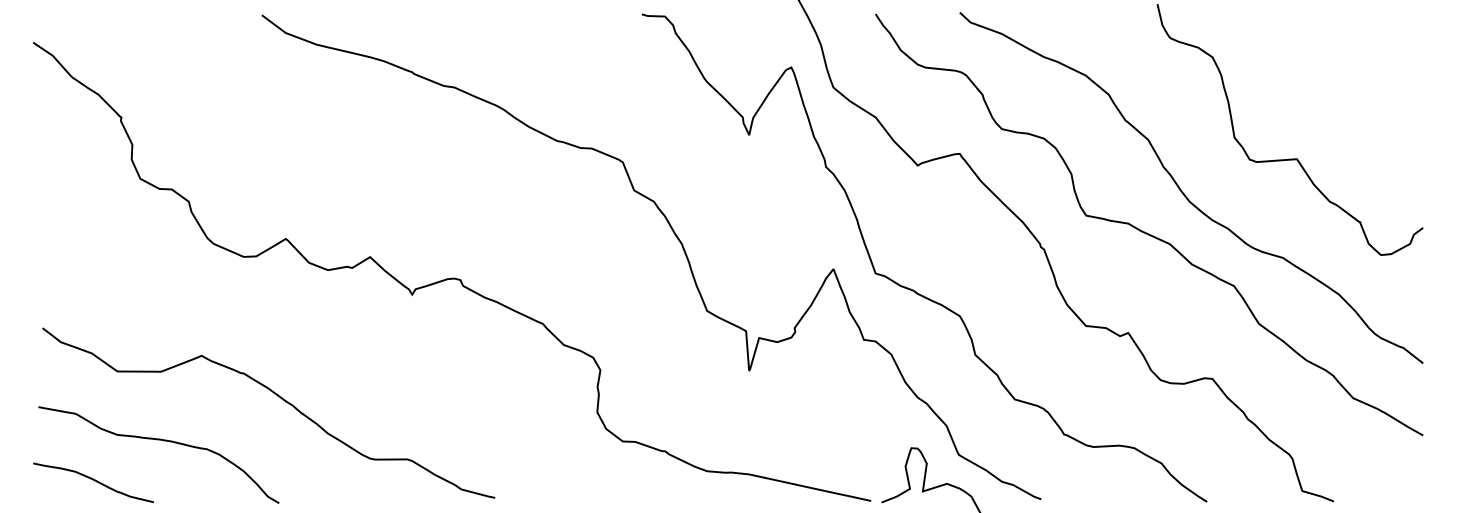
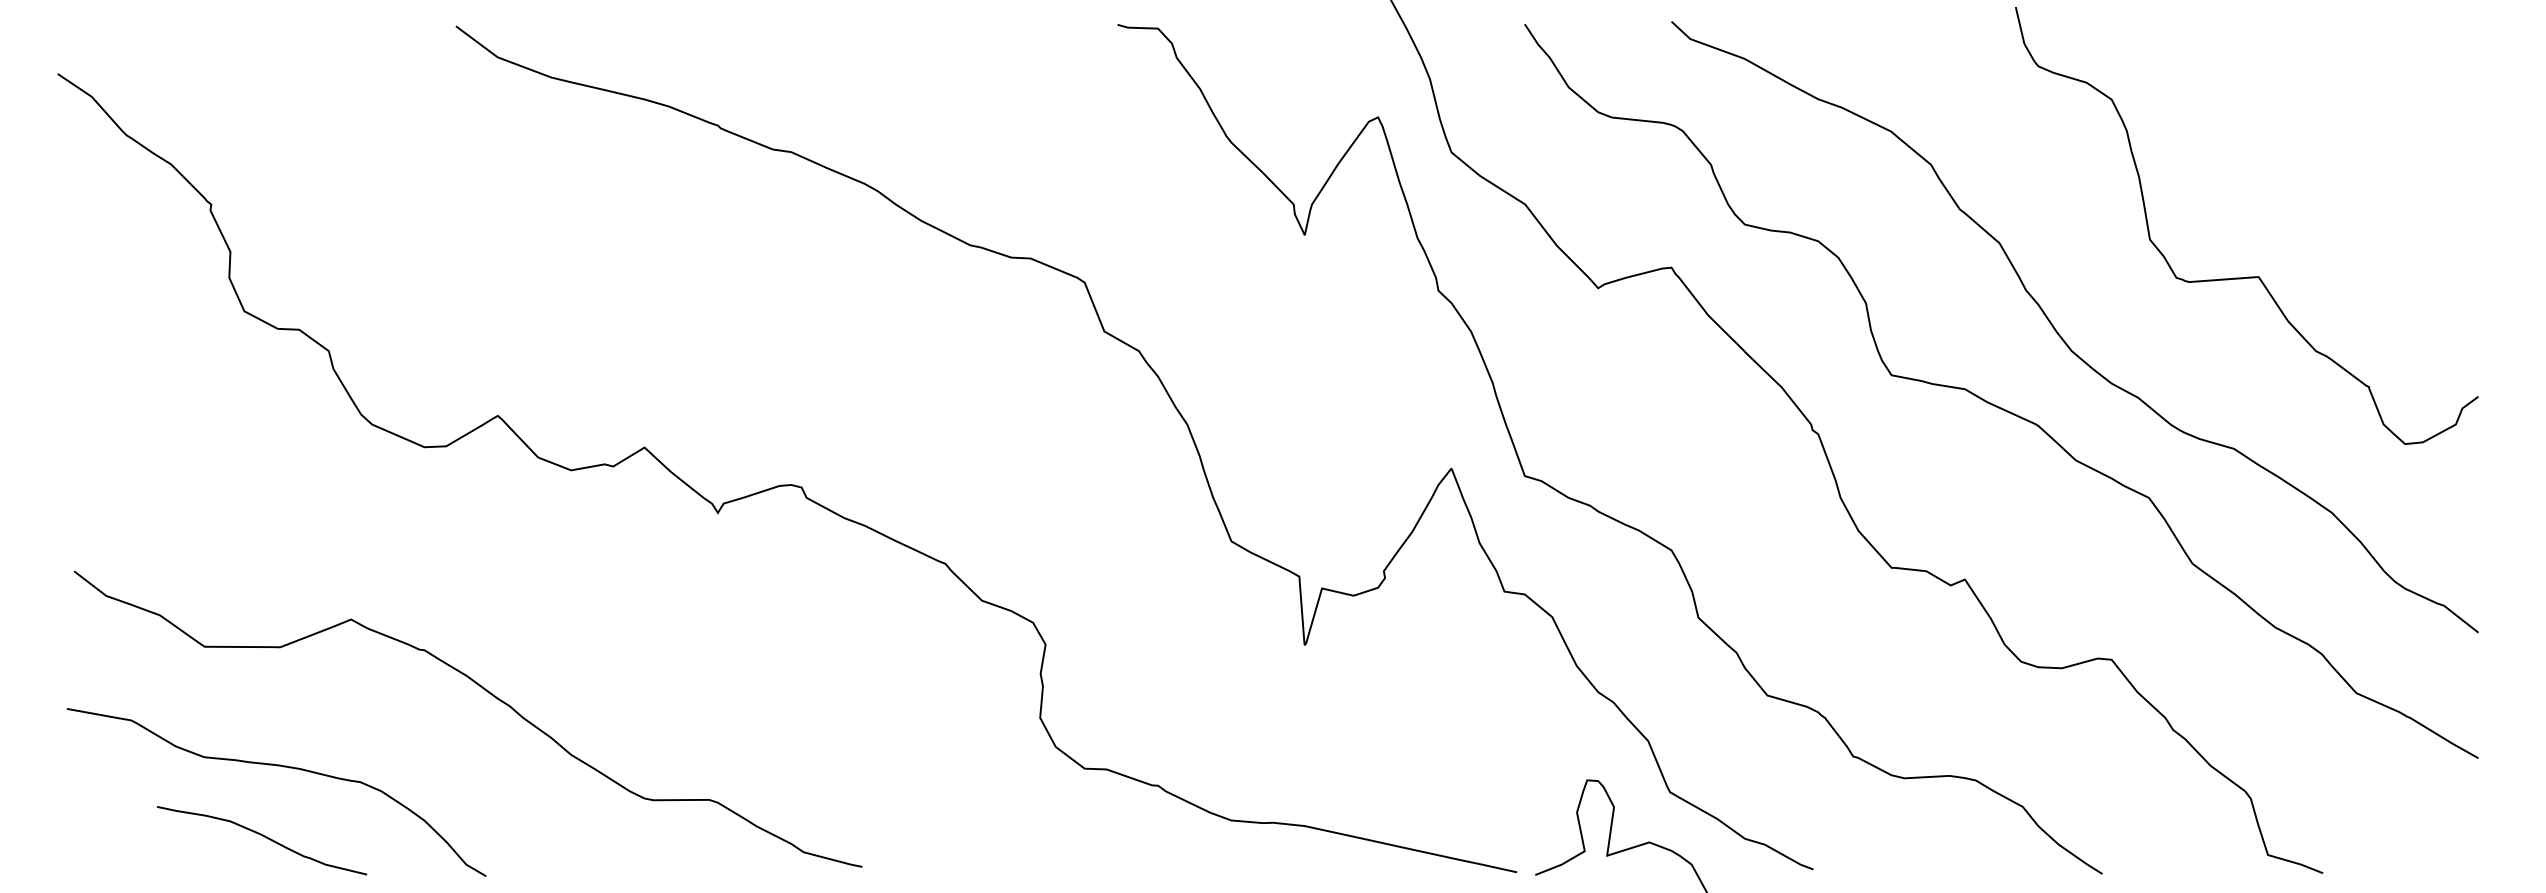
curve: (94, 481) -> (263, 838), moved

